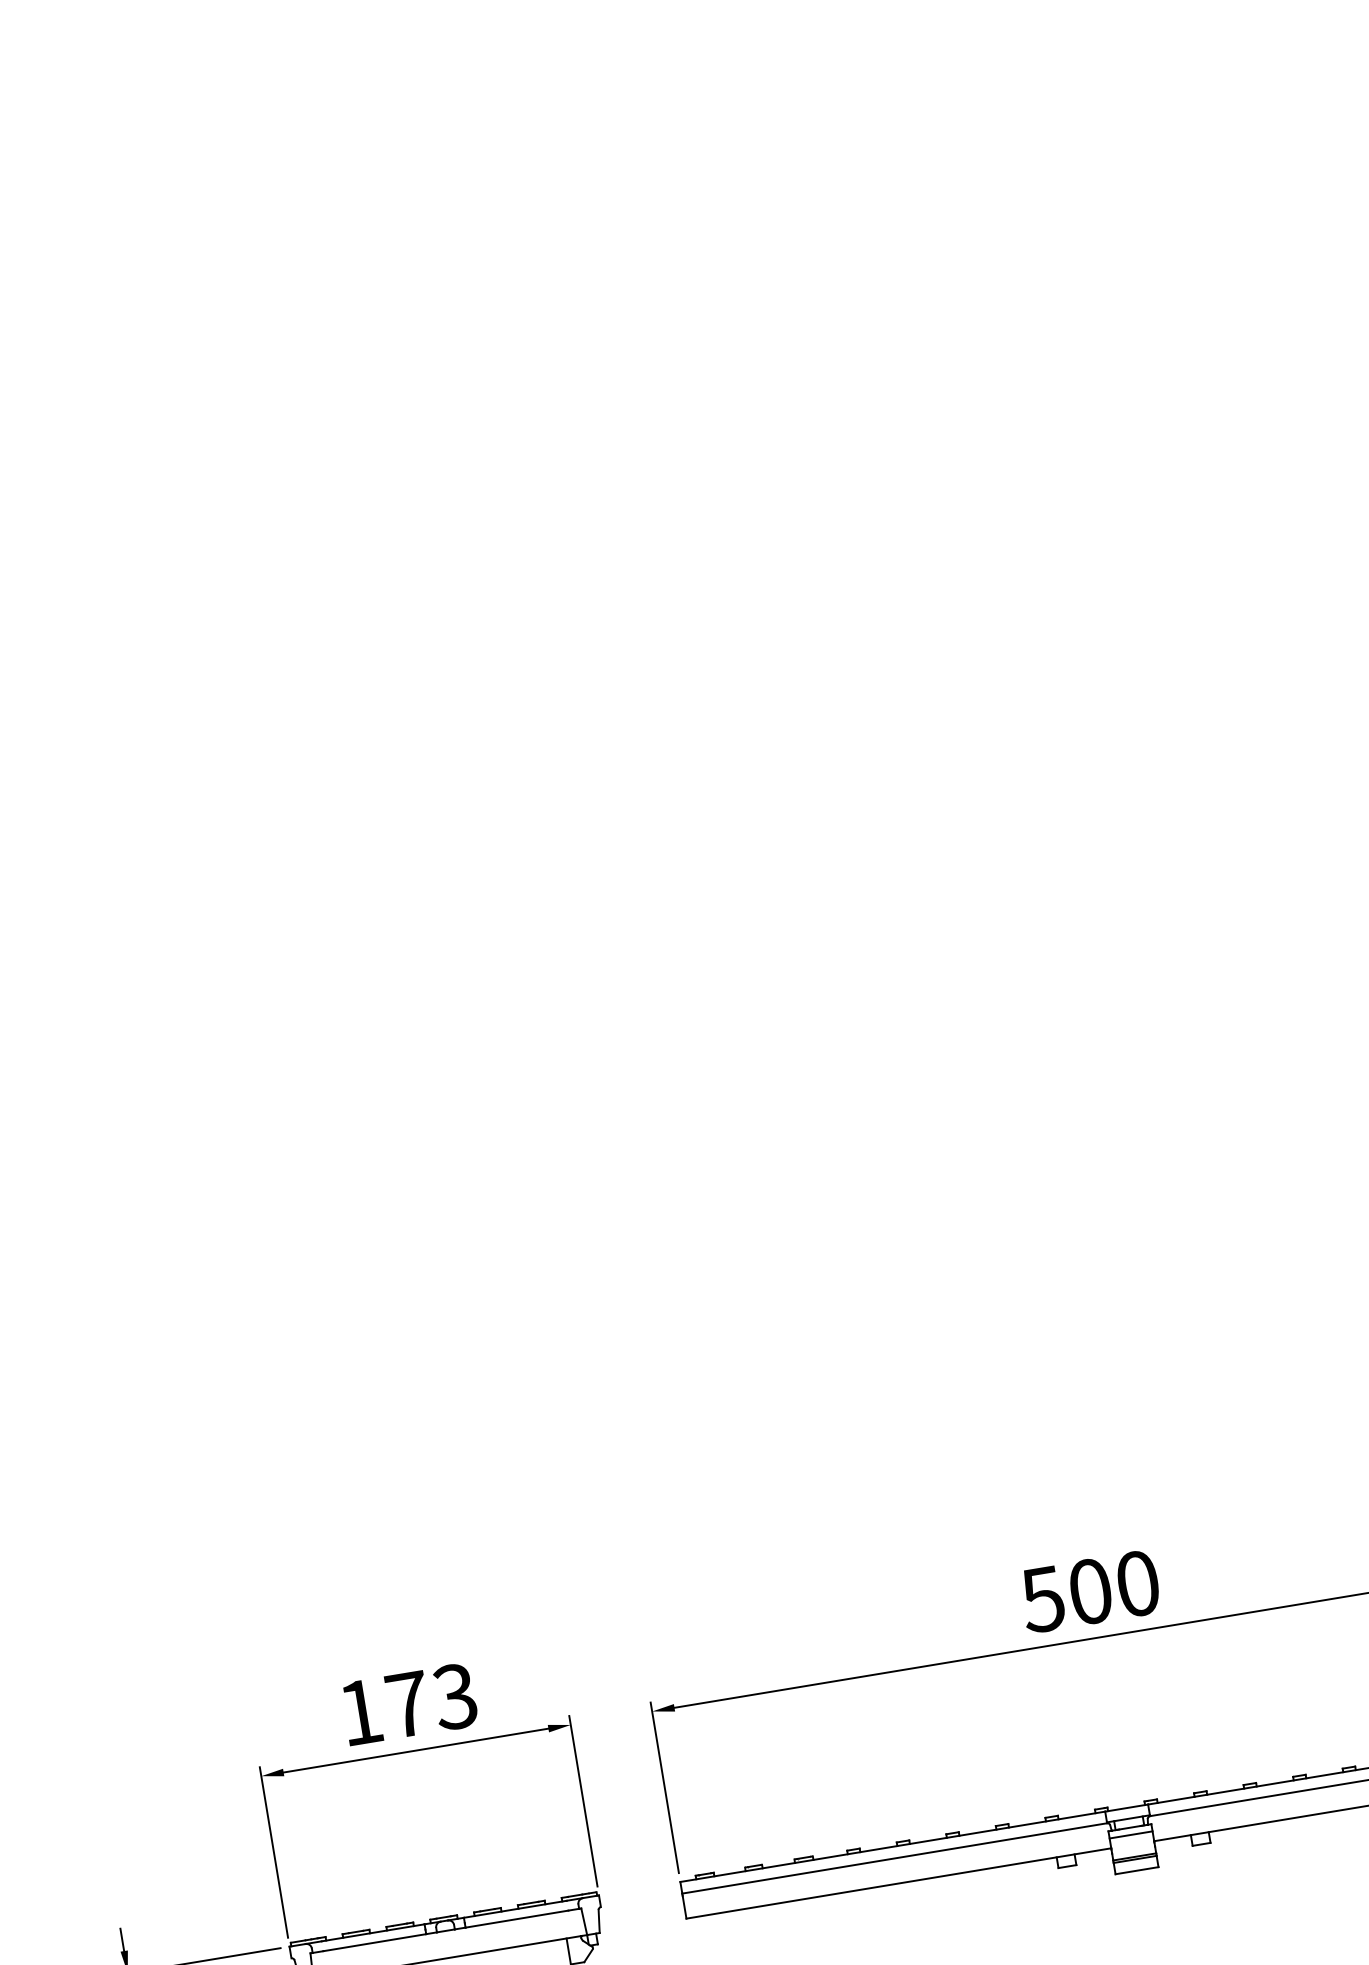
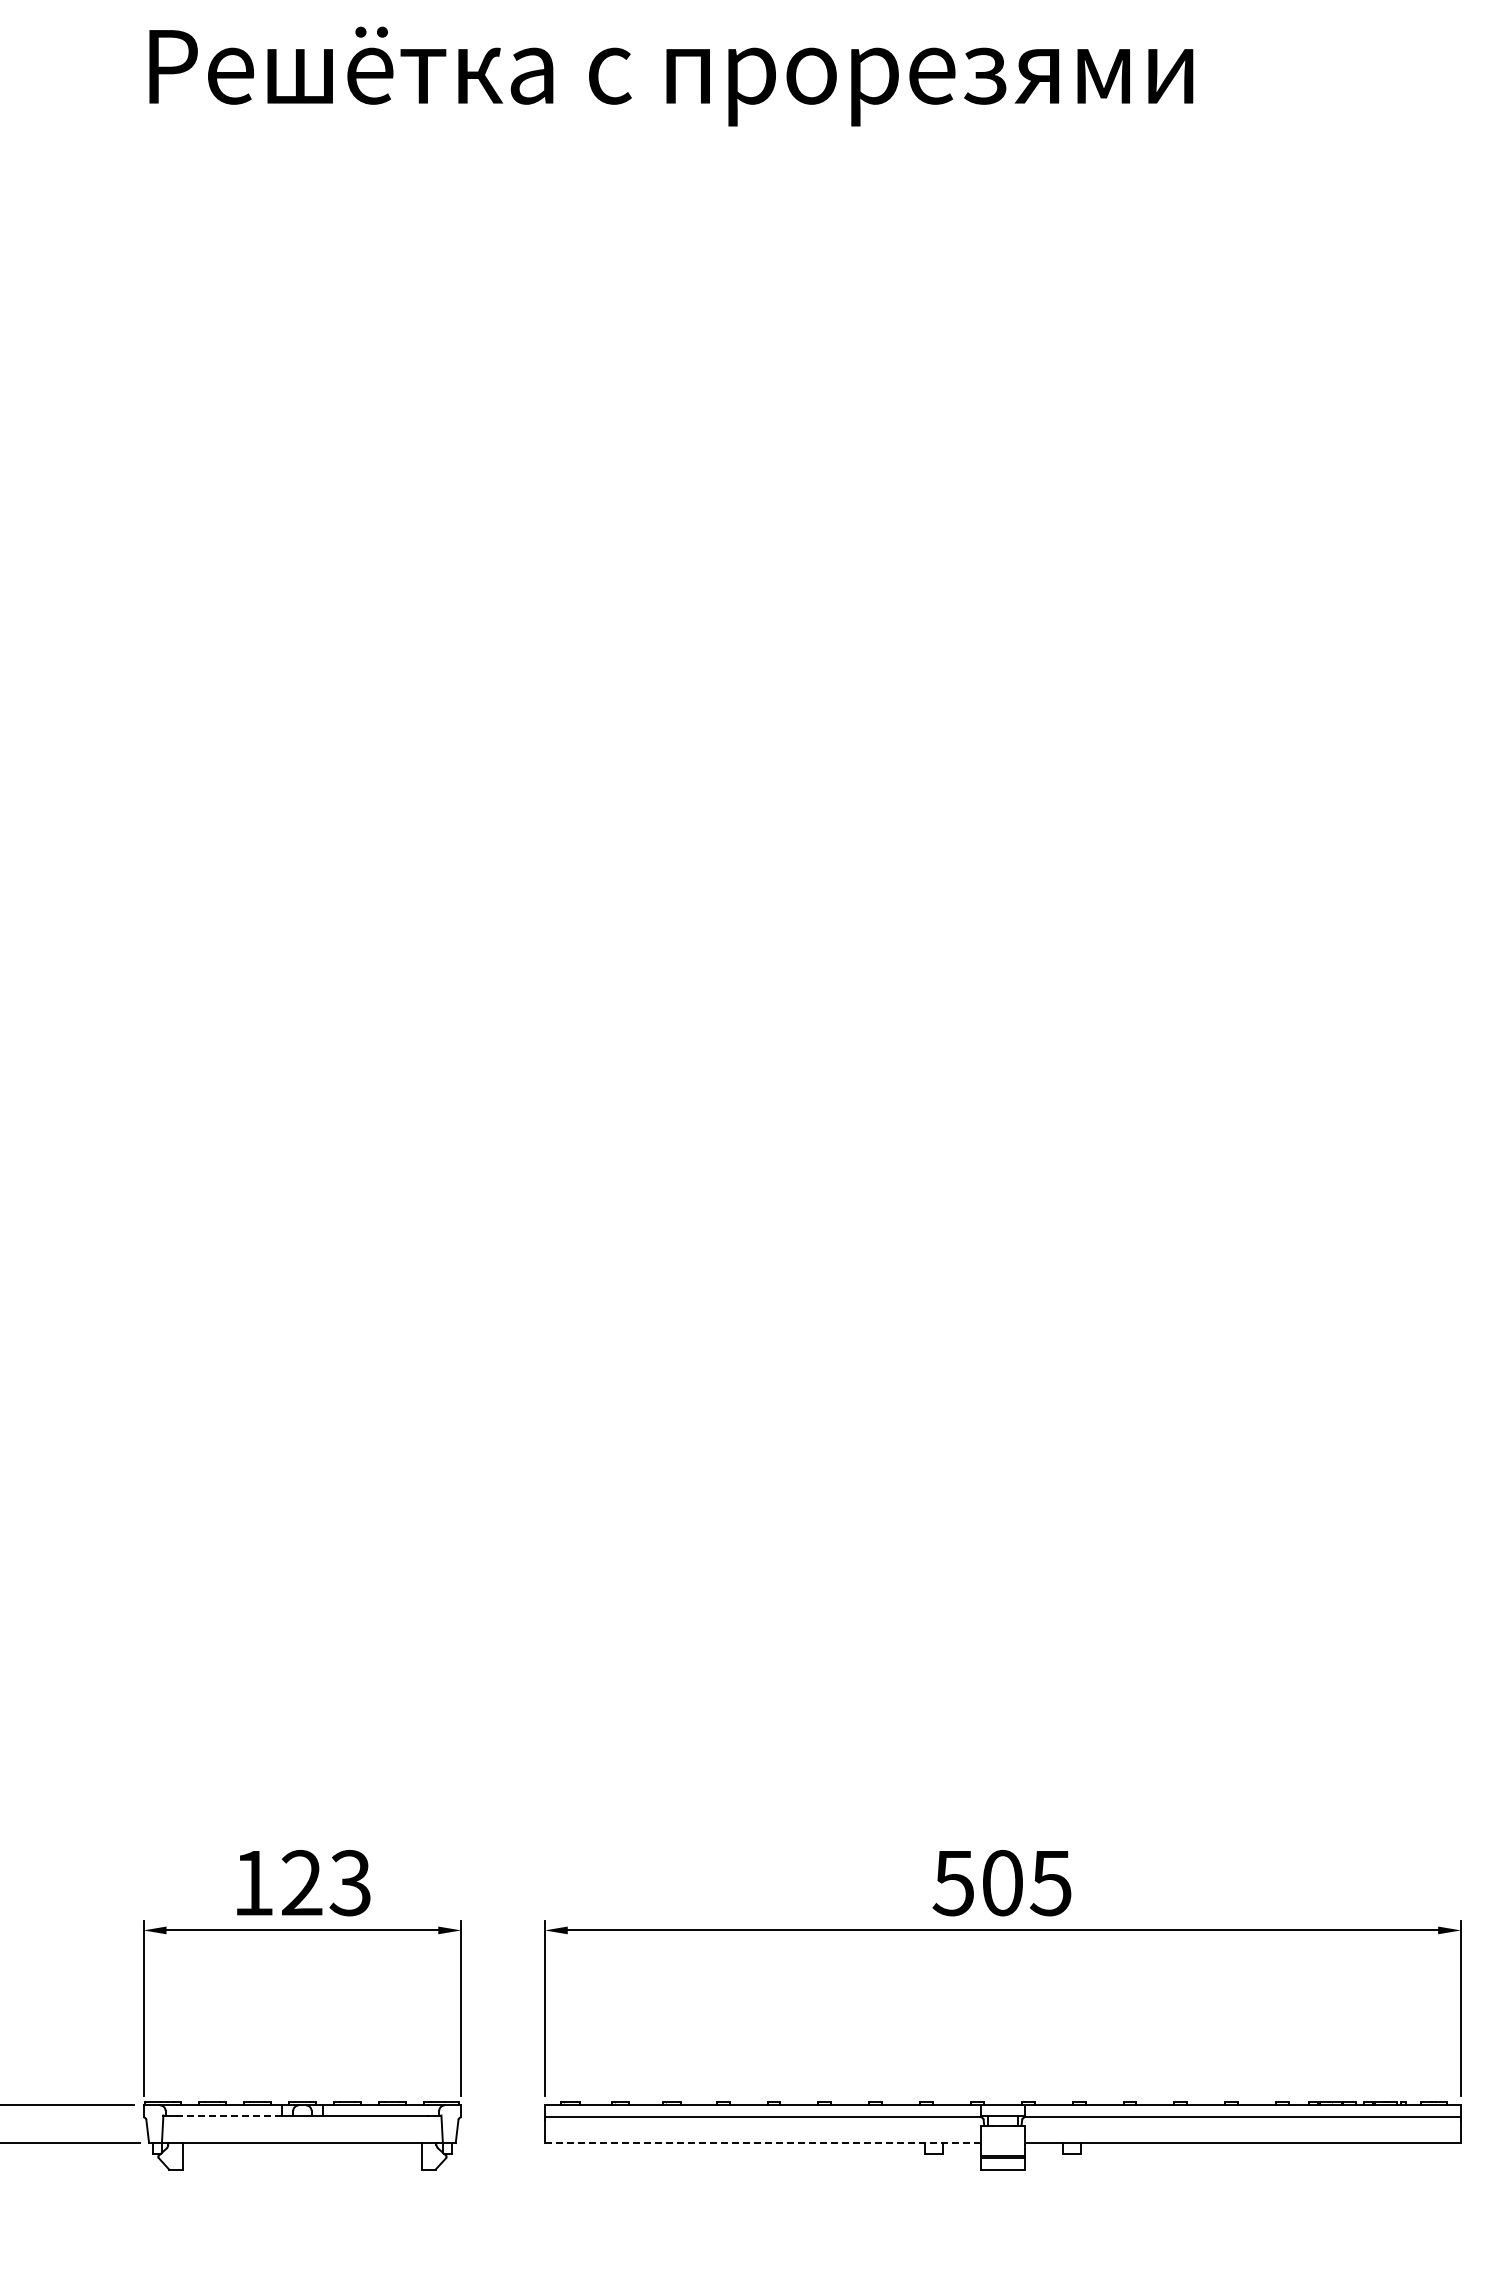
text: (1137, 1584) -> (1050, 1883), 500 -> 505
text: (407, 1704) -> (301, 1882), 173 -> 123
line: (1130, 1834) -> (1002, 2132), removed
line: (898, 1883) -> (762, 2143), solid -> dashed
line: (374, 1942) -> (229, 2115), solid -> dashed

